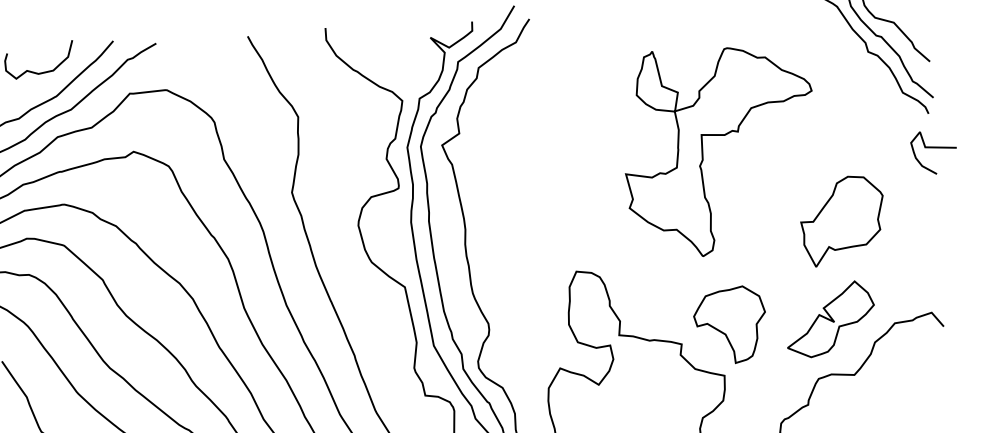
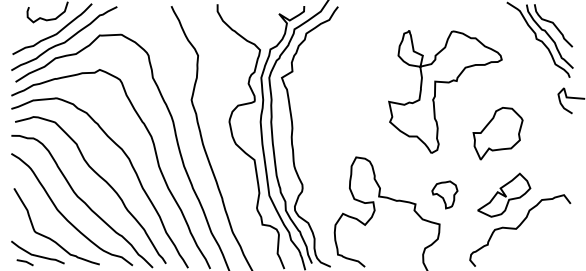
part: (841, 220) -> (497, 133), moved
part: (729, 324) -> (444, 194), size x0.6

